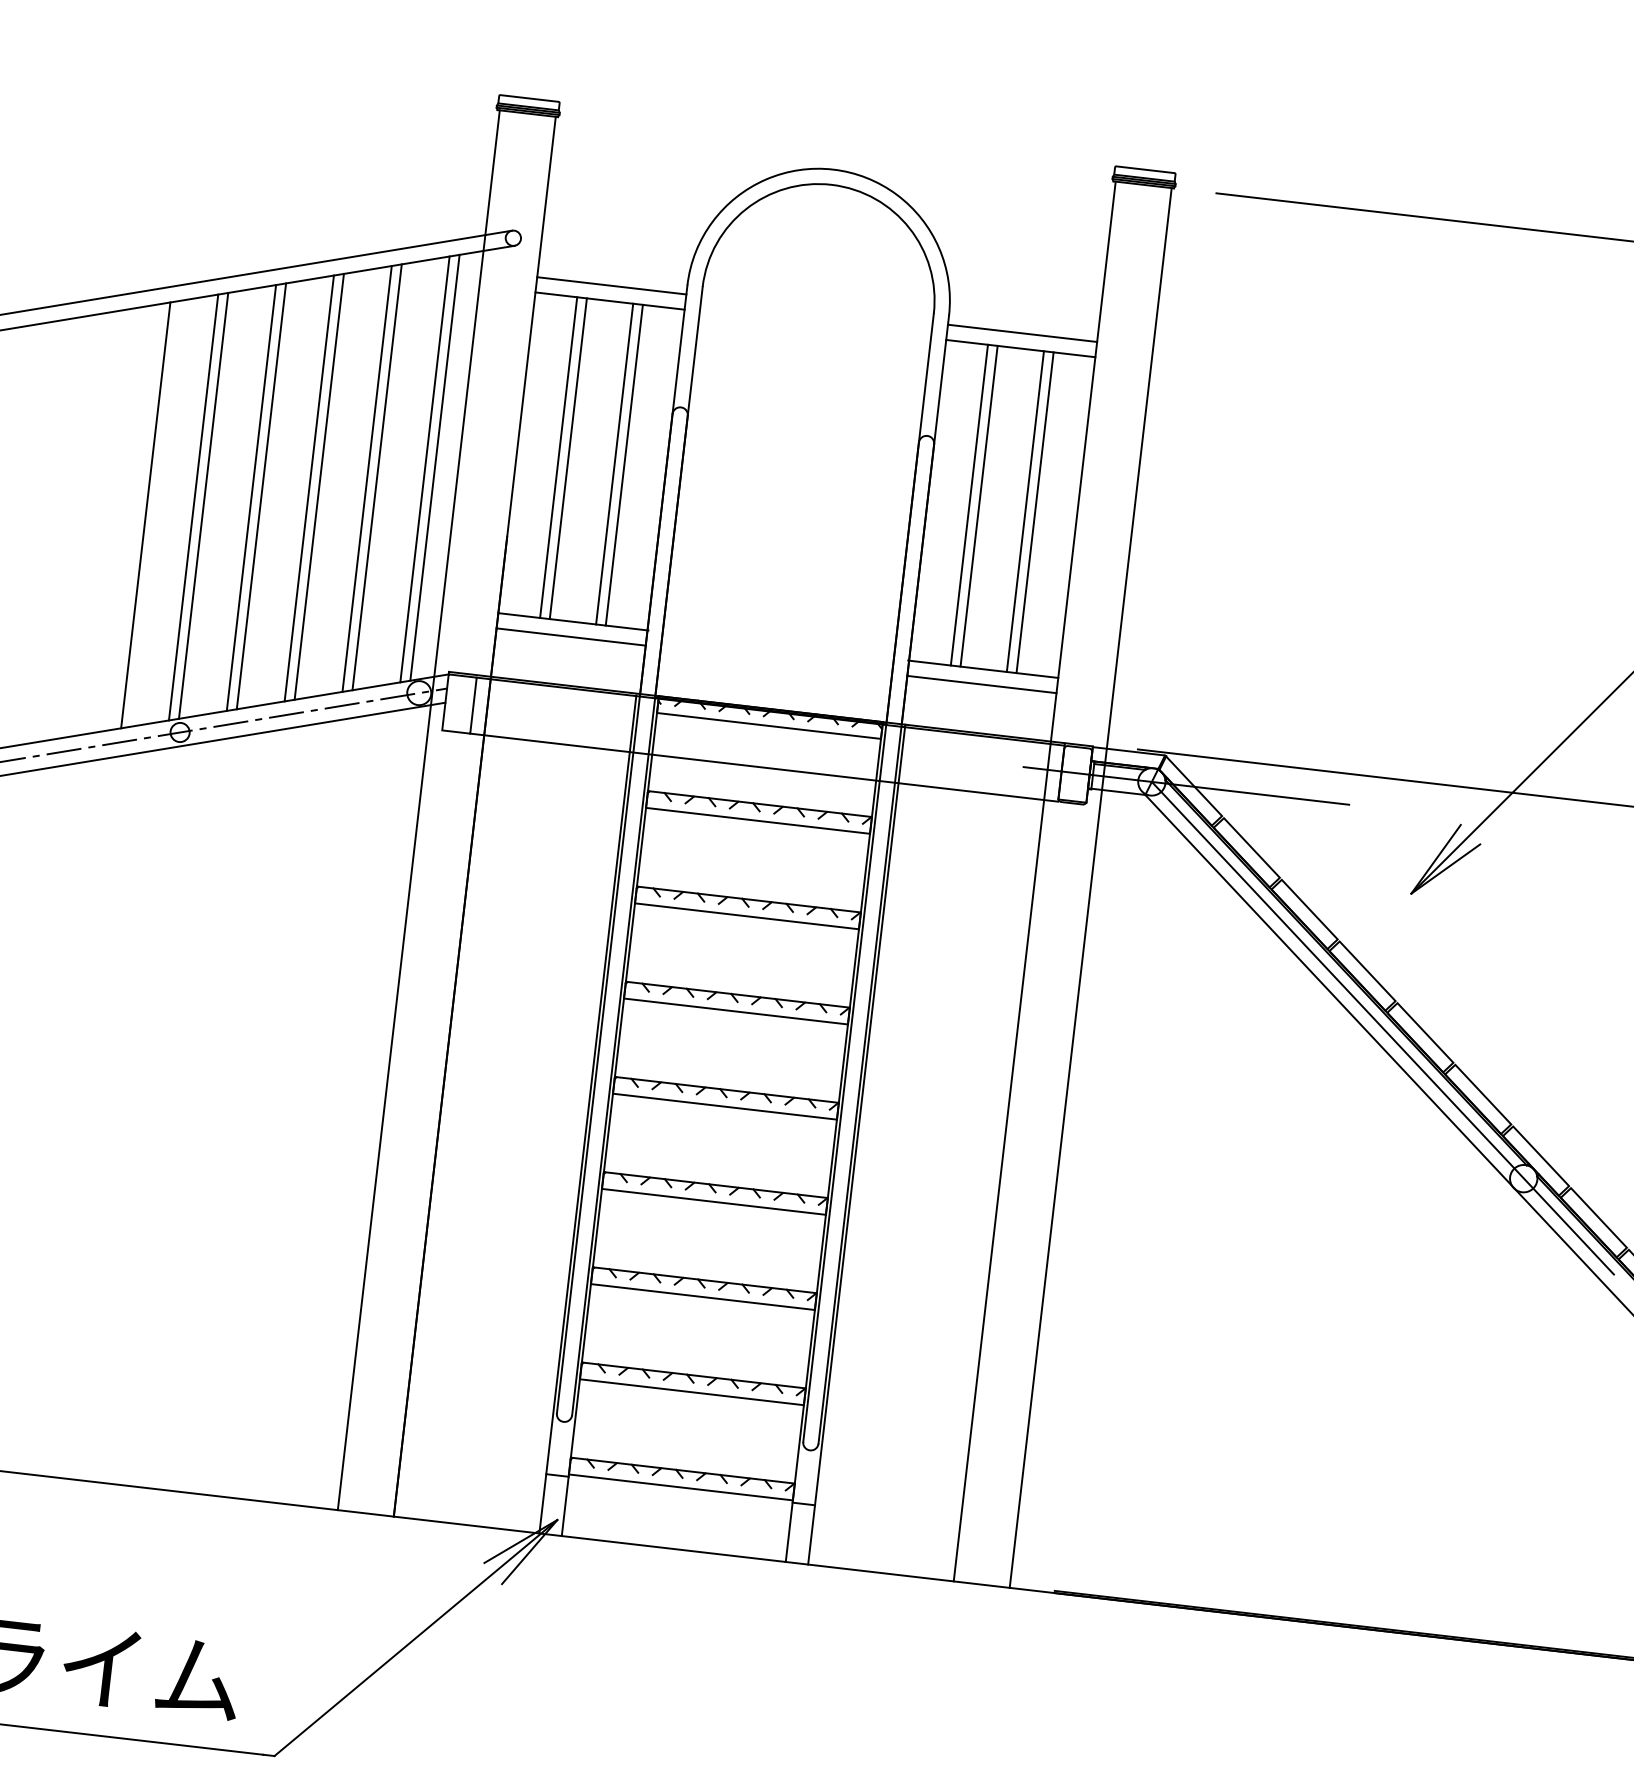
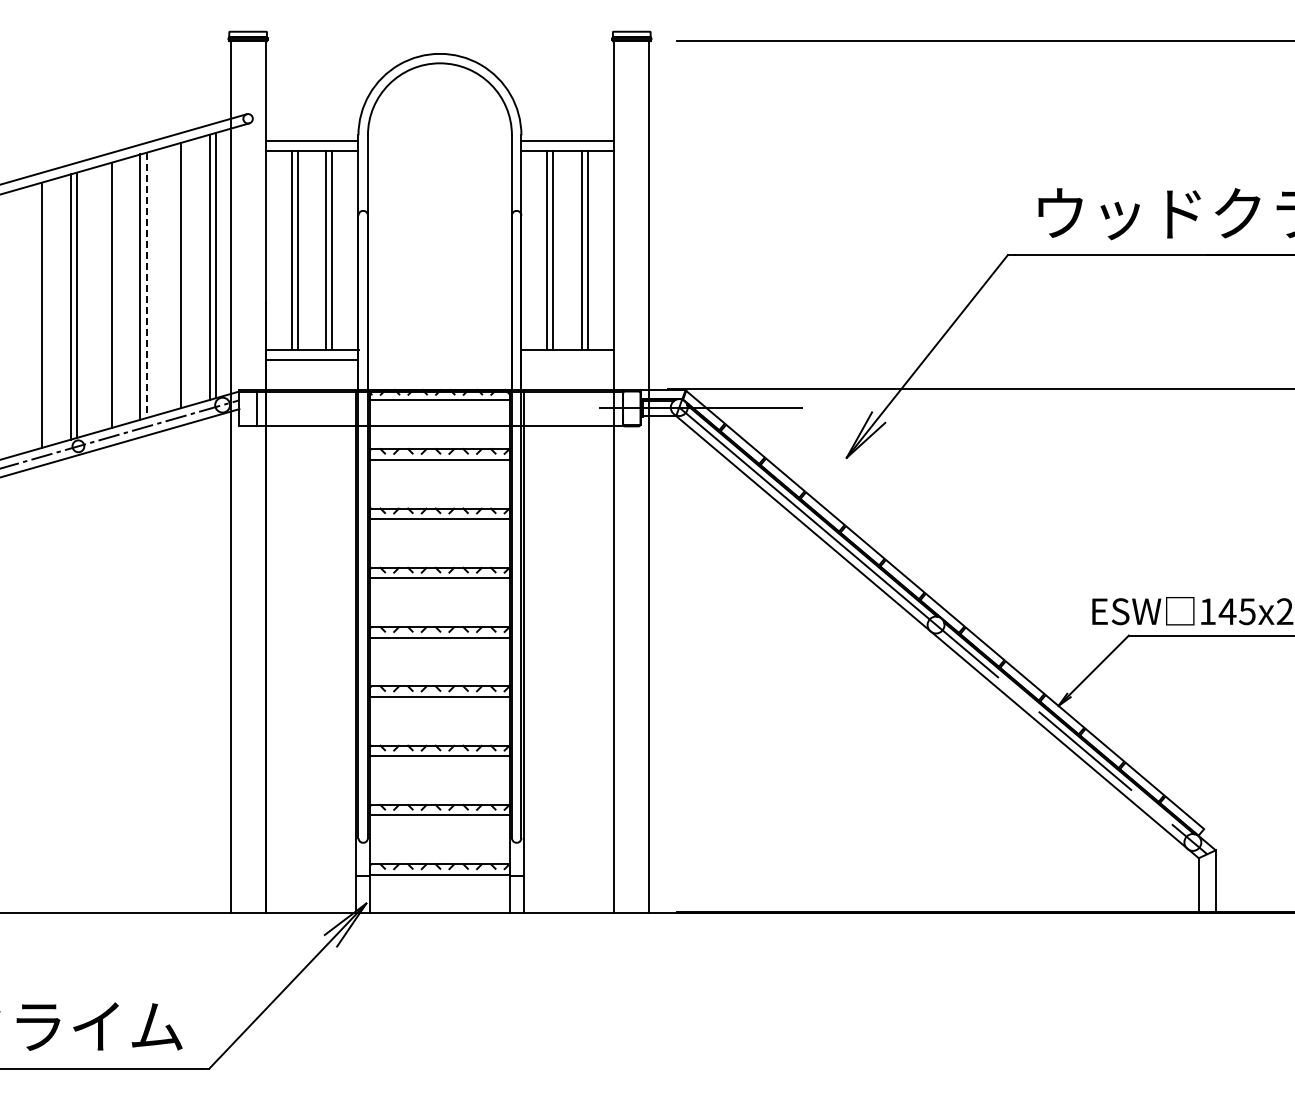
line: (367, 477) -> (175, 276), removed
line: (319, 486) -> (146, 285), solid -> dashed
line: (251, 497) -> (105, 296), removed
line: (981, 683) -> (567, 359), removed

